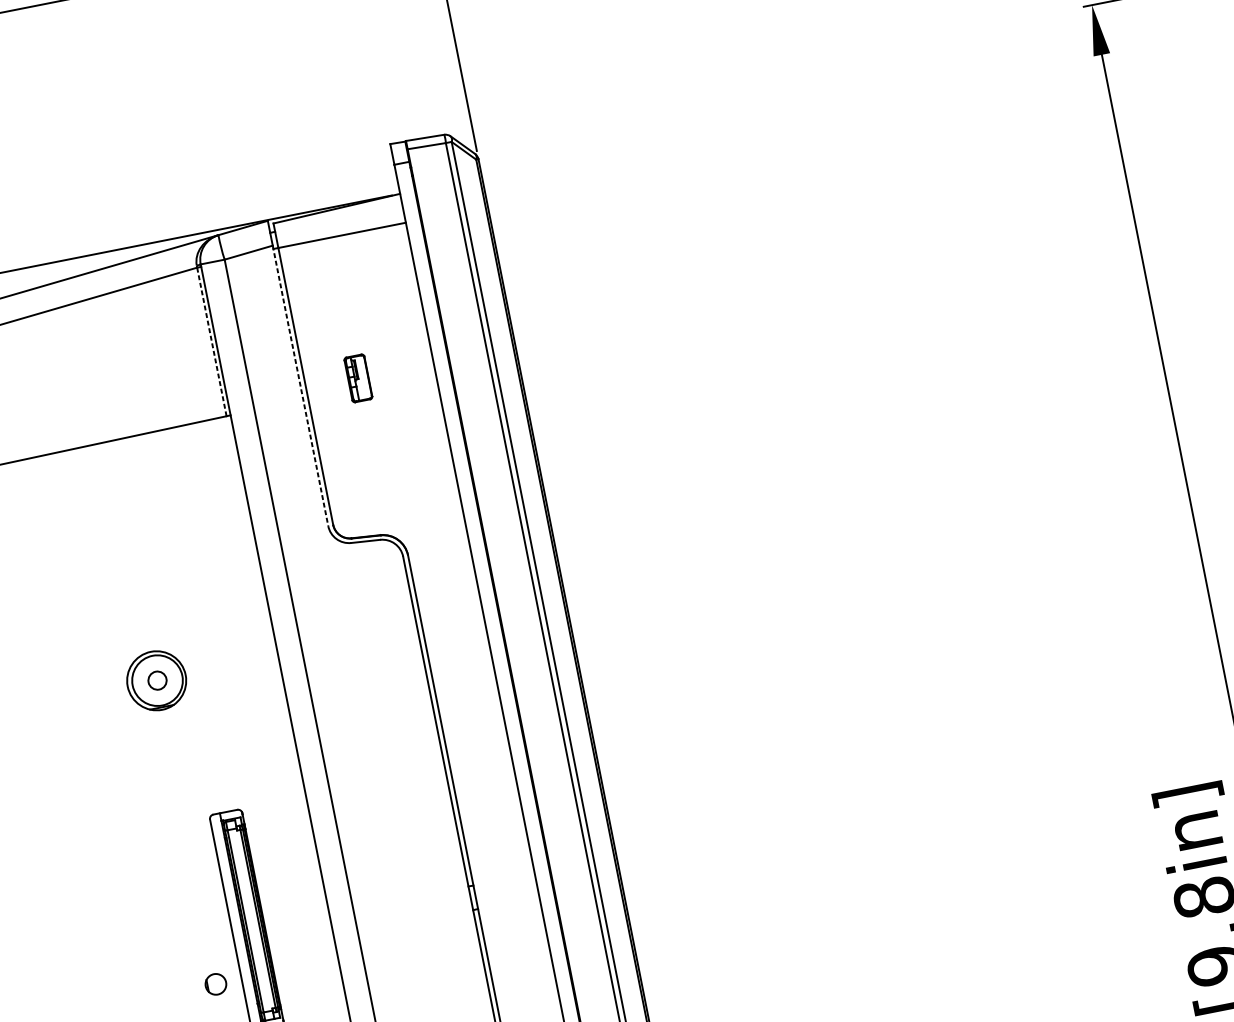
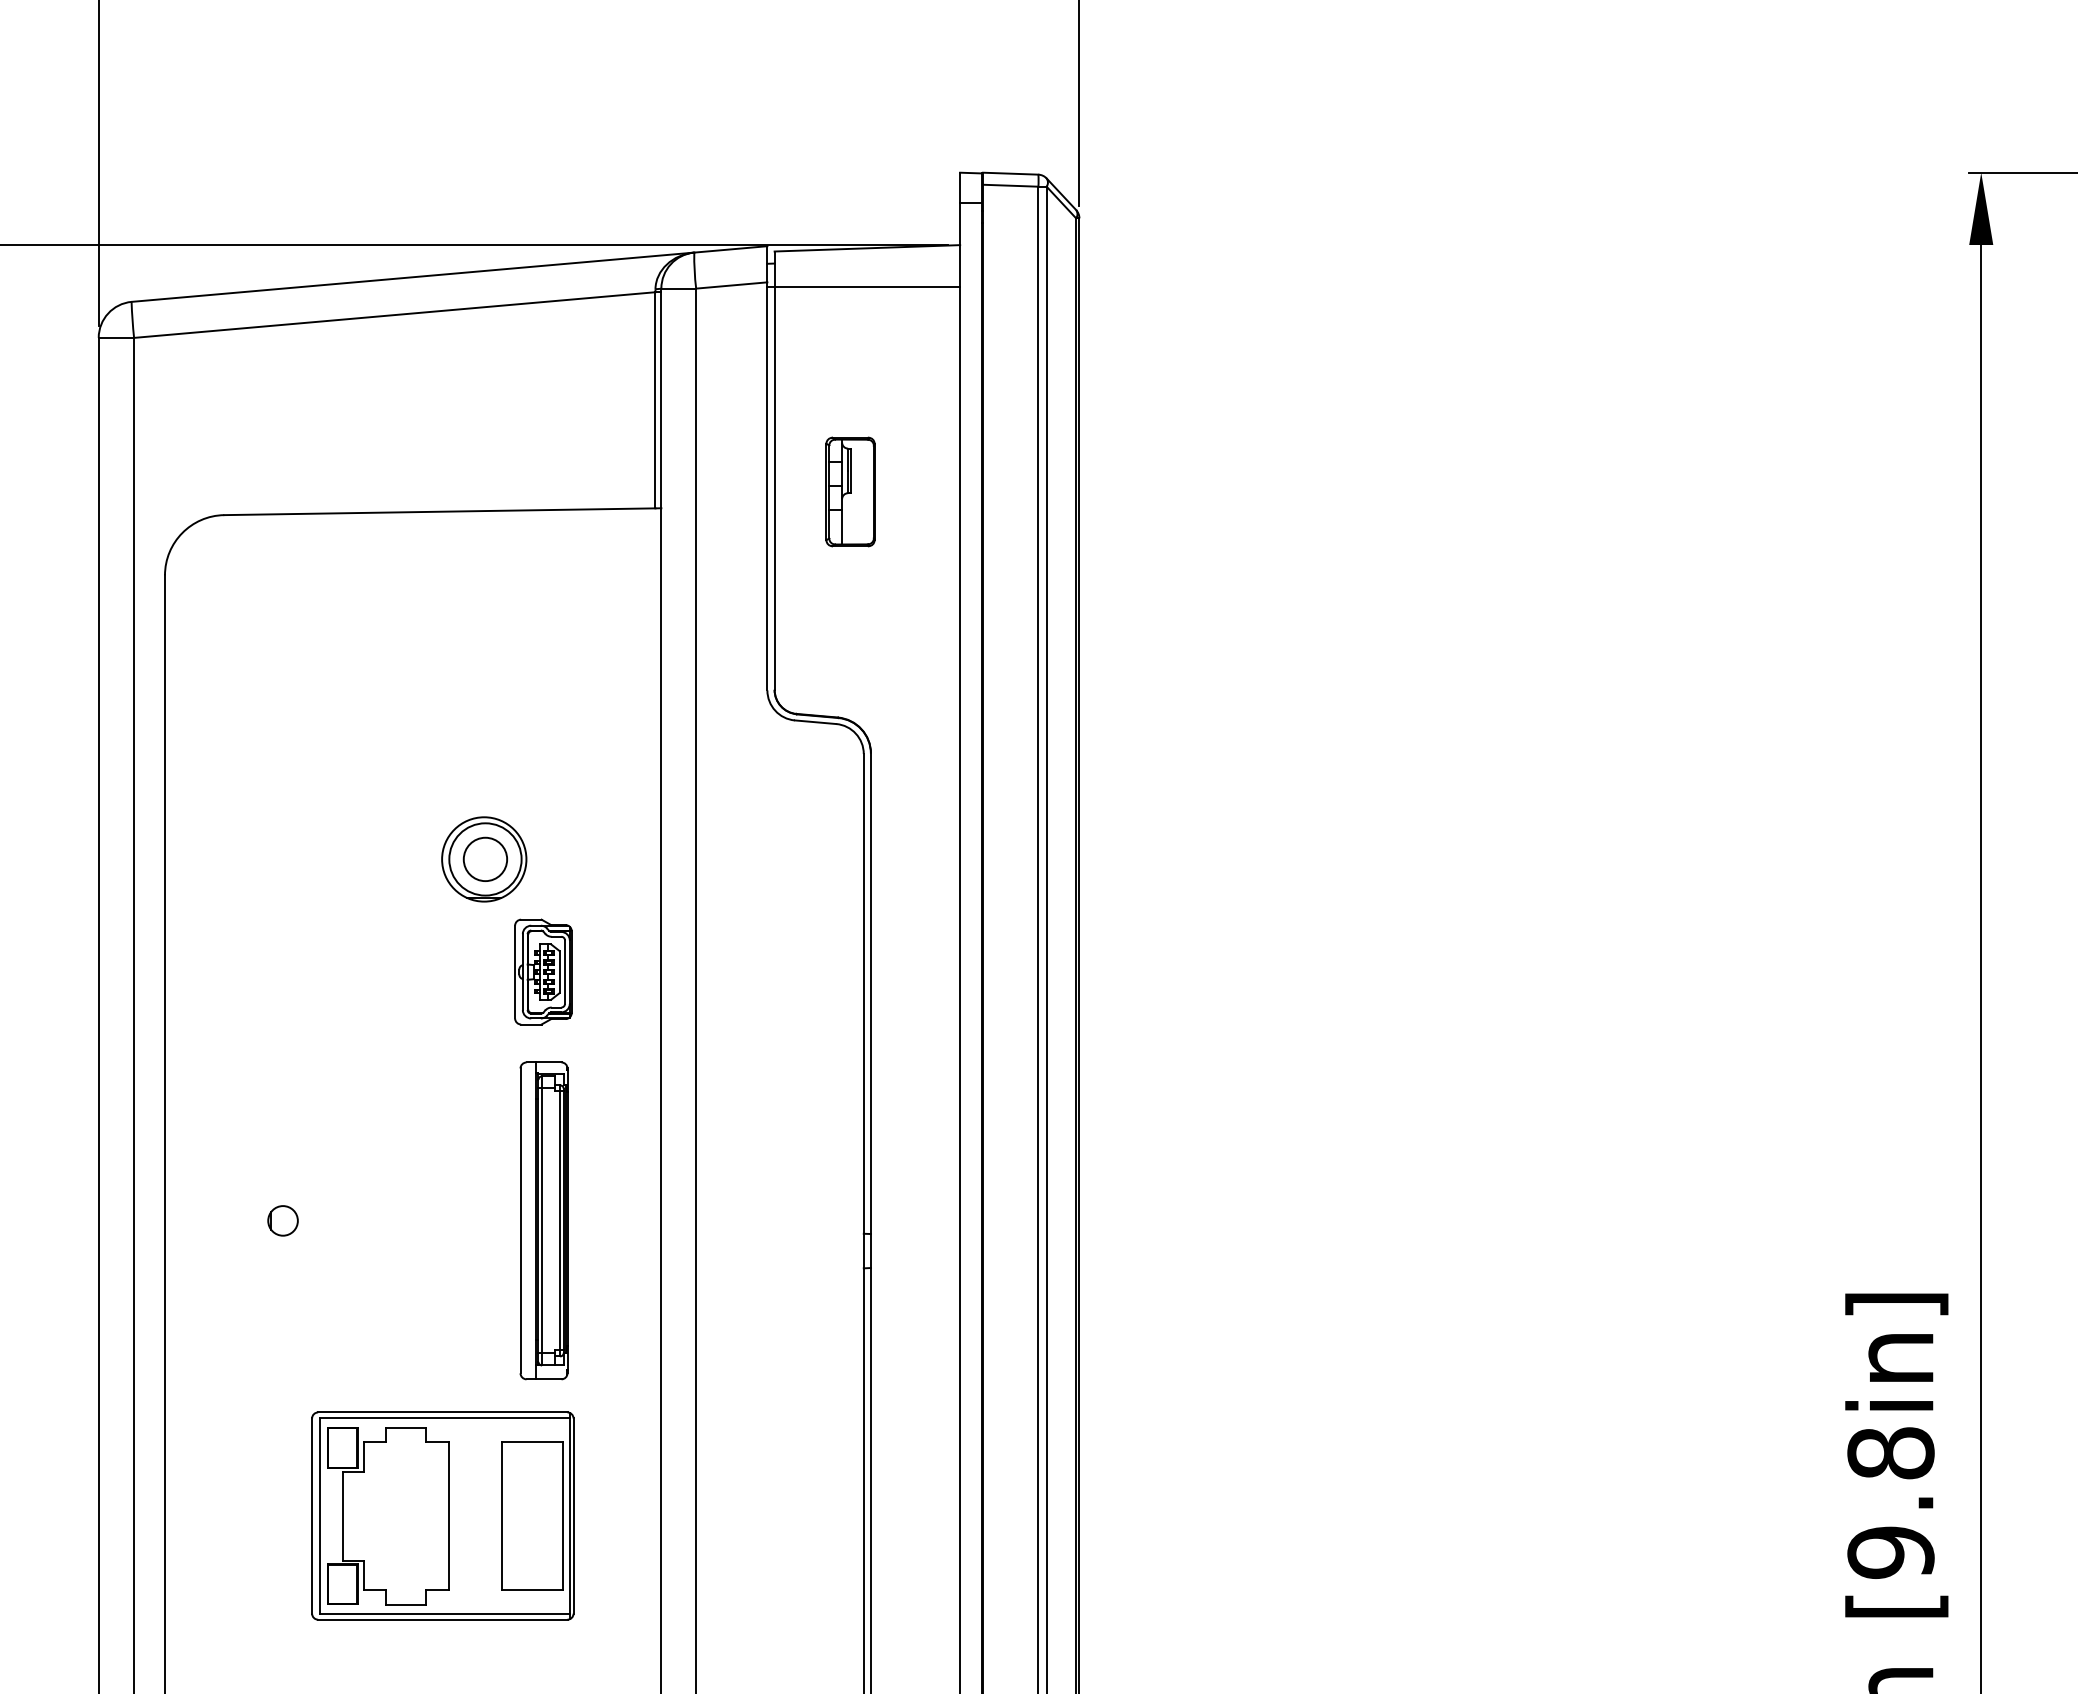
line: (211, 341) -> (655, 399), dashed -> solid
part: (358, 378) -> (850, 491), size x1.67
line: (300, 385) -> (767, 486), dashed -> solid
circle: (157, 680) -> (485, 859), size x1.67
part: (212, 749) -> (543, 971), added
part: (215, 984) -> (282, 1220), moved

